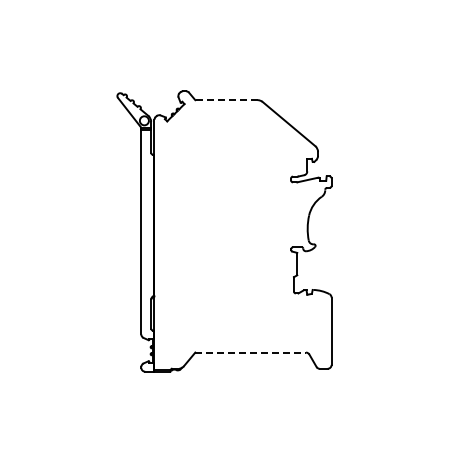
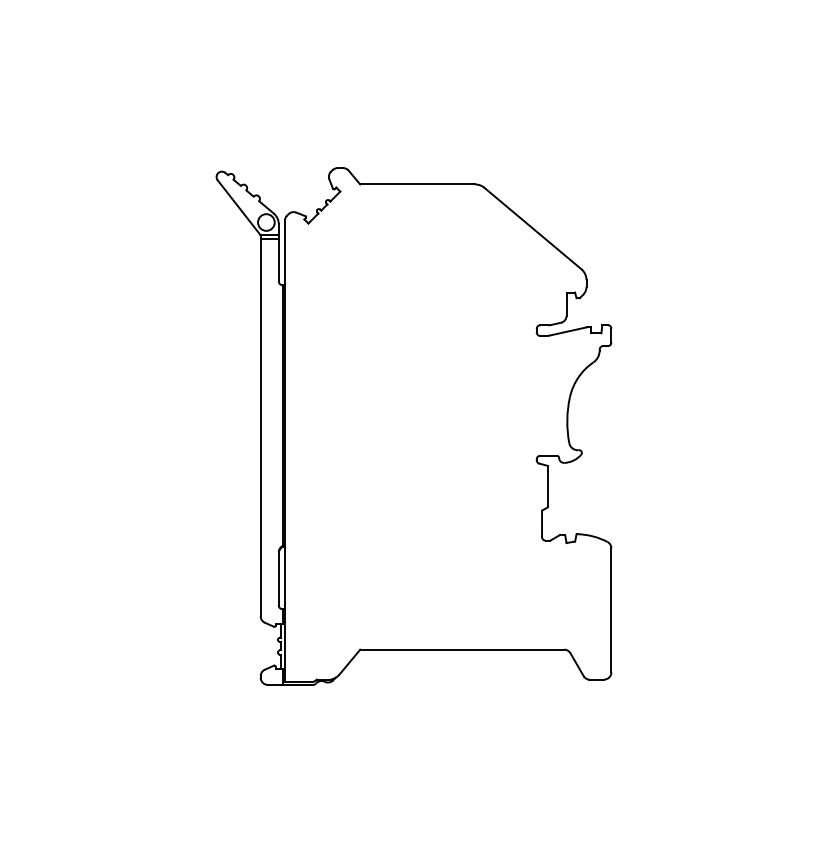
line: (226, 100) -> (417, 185), dashed -> solid
line: (251, 352) -> (463, 649), dashed -> solid

